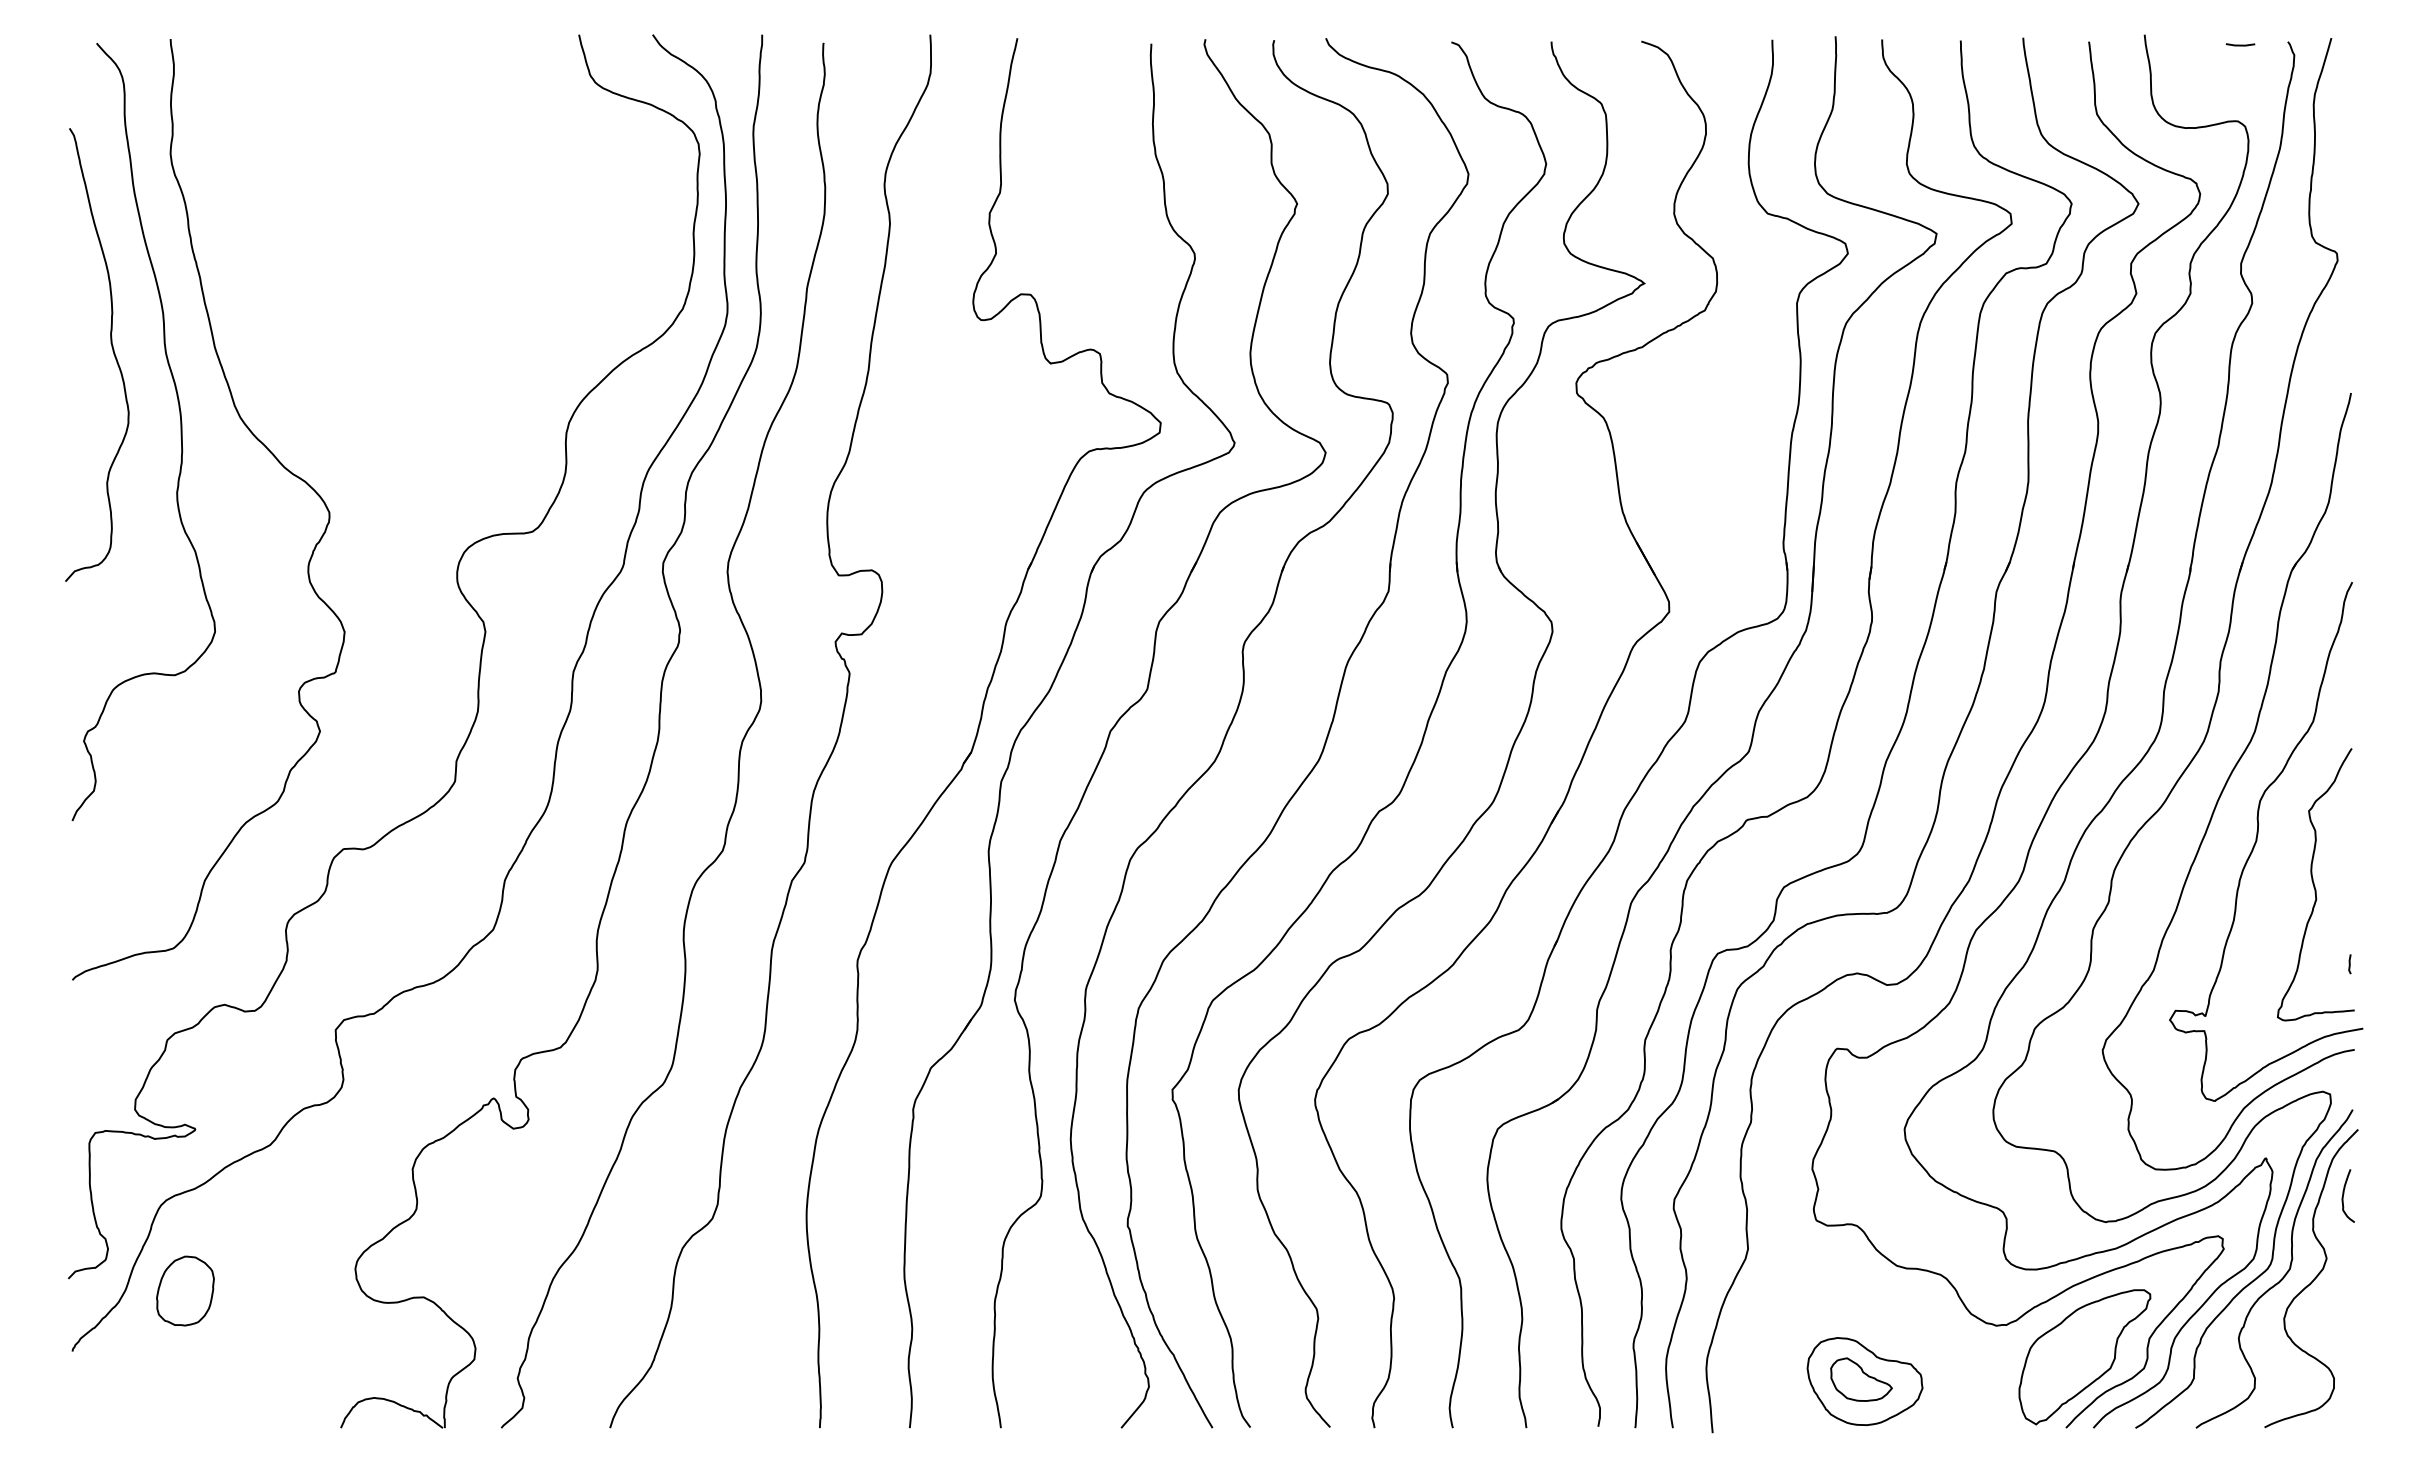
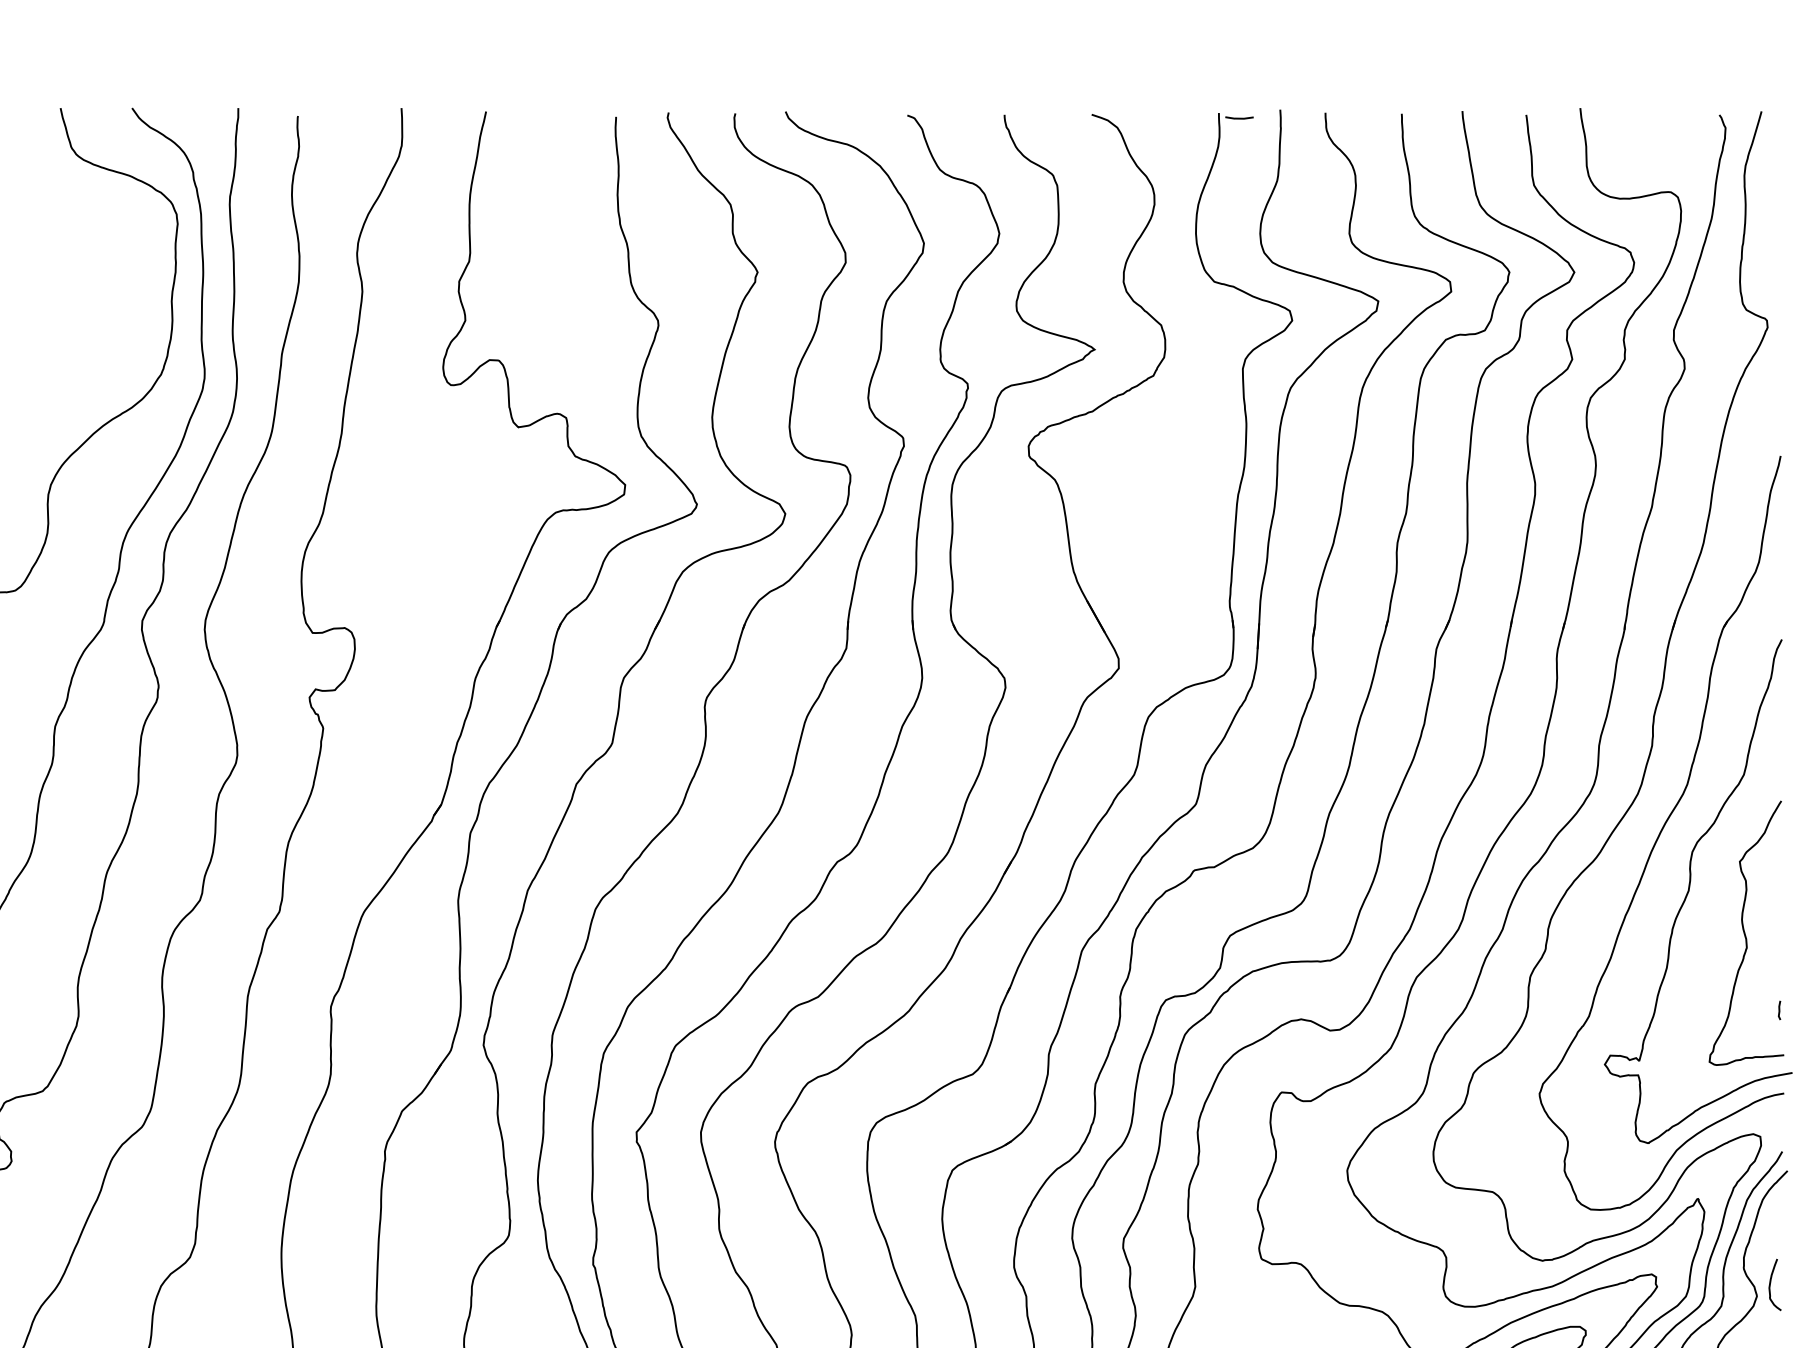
line: (2240, 44) -> (1239, 117), moved
curve: (2344, 1194) -> (1771, 1283), moved

